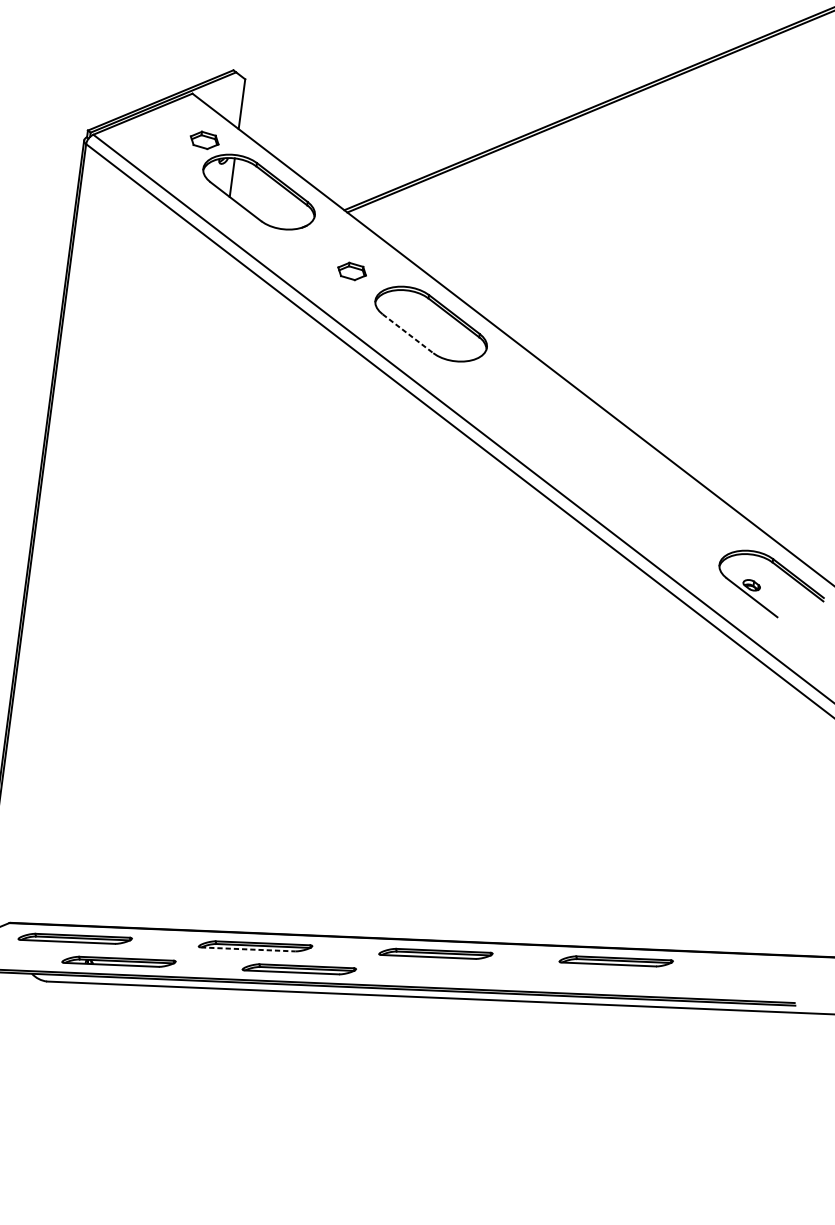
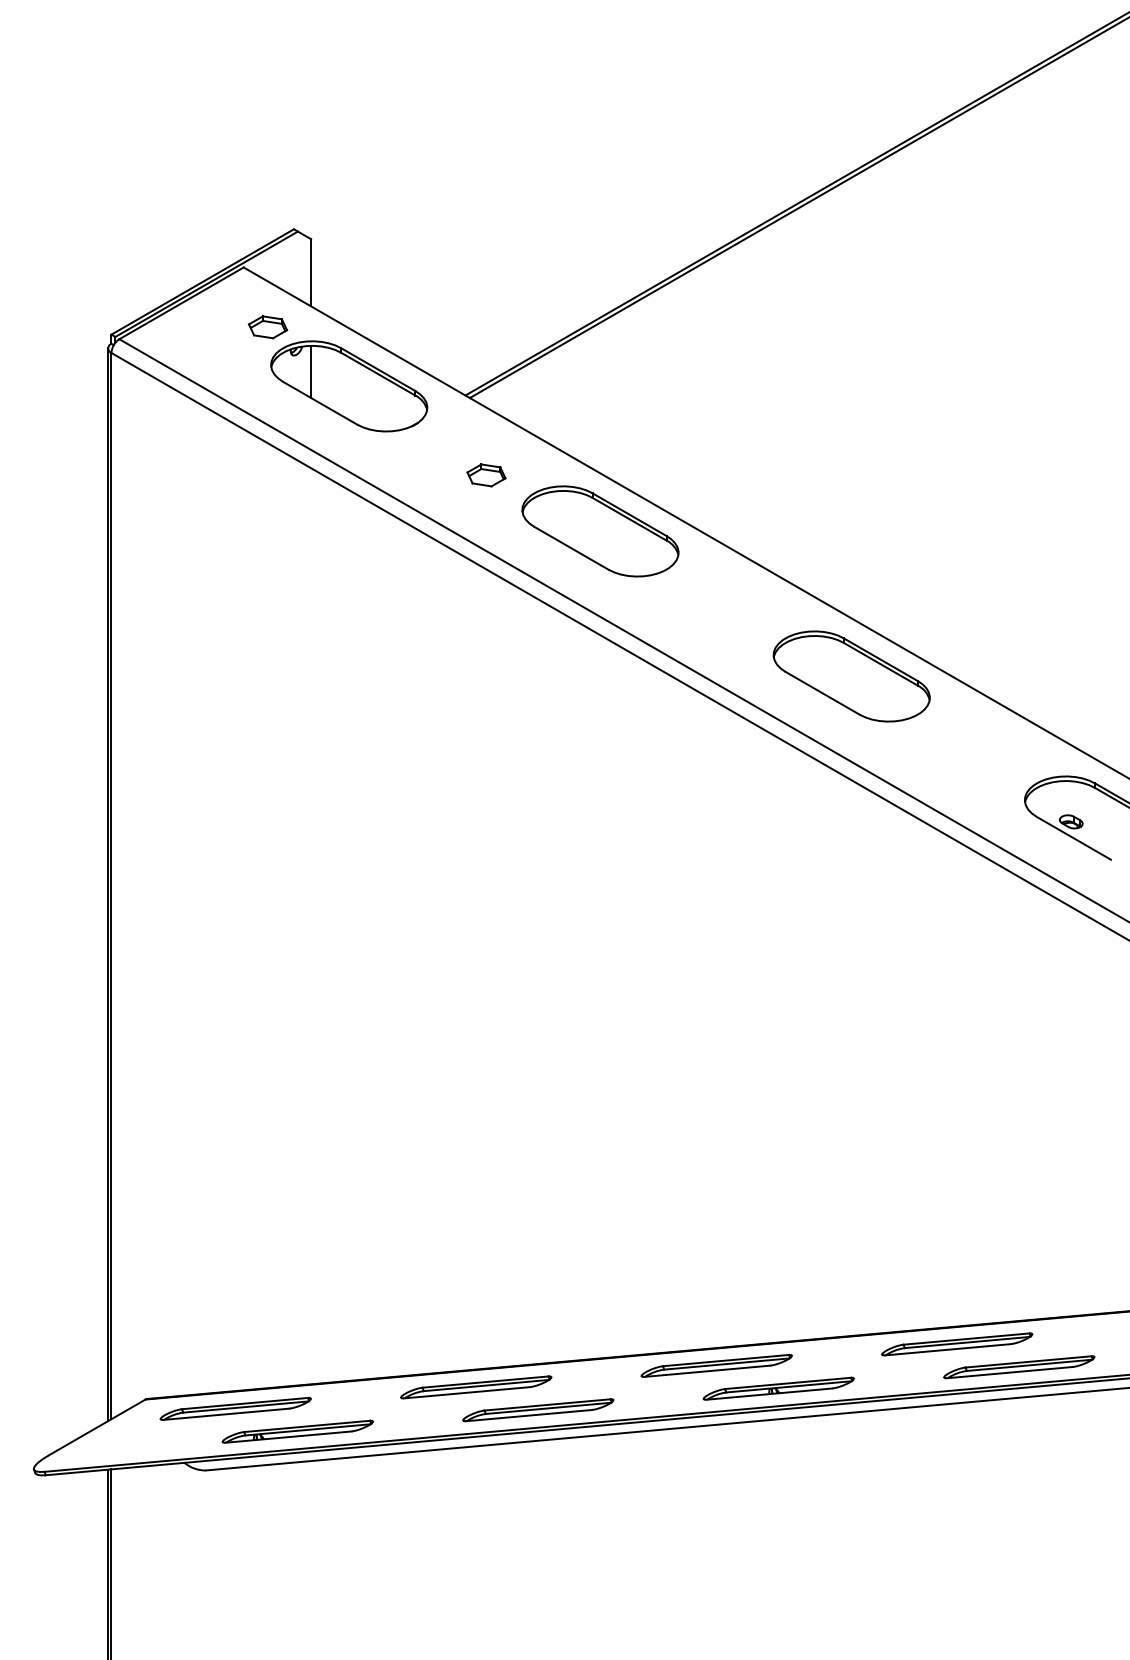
line: (408, 333) -> (571, 548), dashed -> solid
part: (603, 456) -> (851, 676), added
line: (248, 949) -> (467, 1392), dashed -> solid
part: (479, 976) -> (778, 1388), added
part: (660, 984) -> (1019, 1367), added

